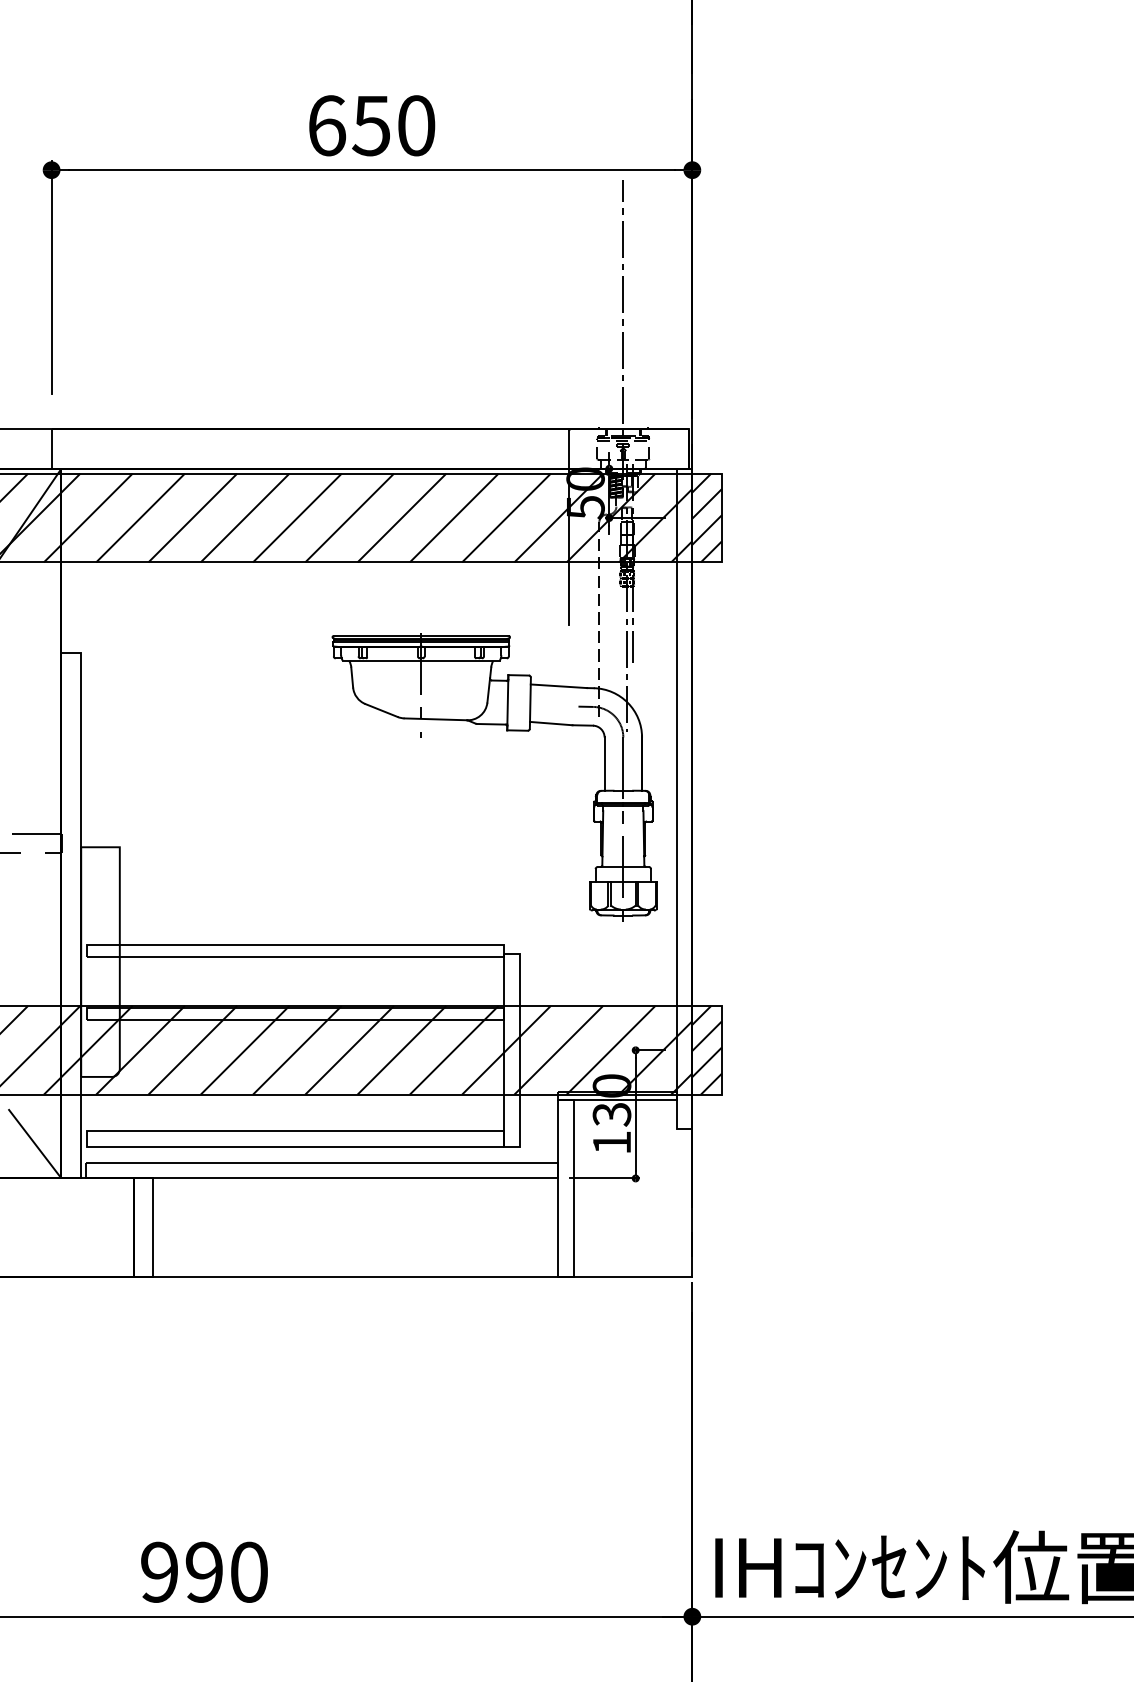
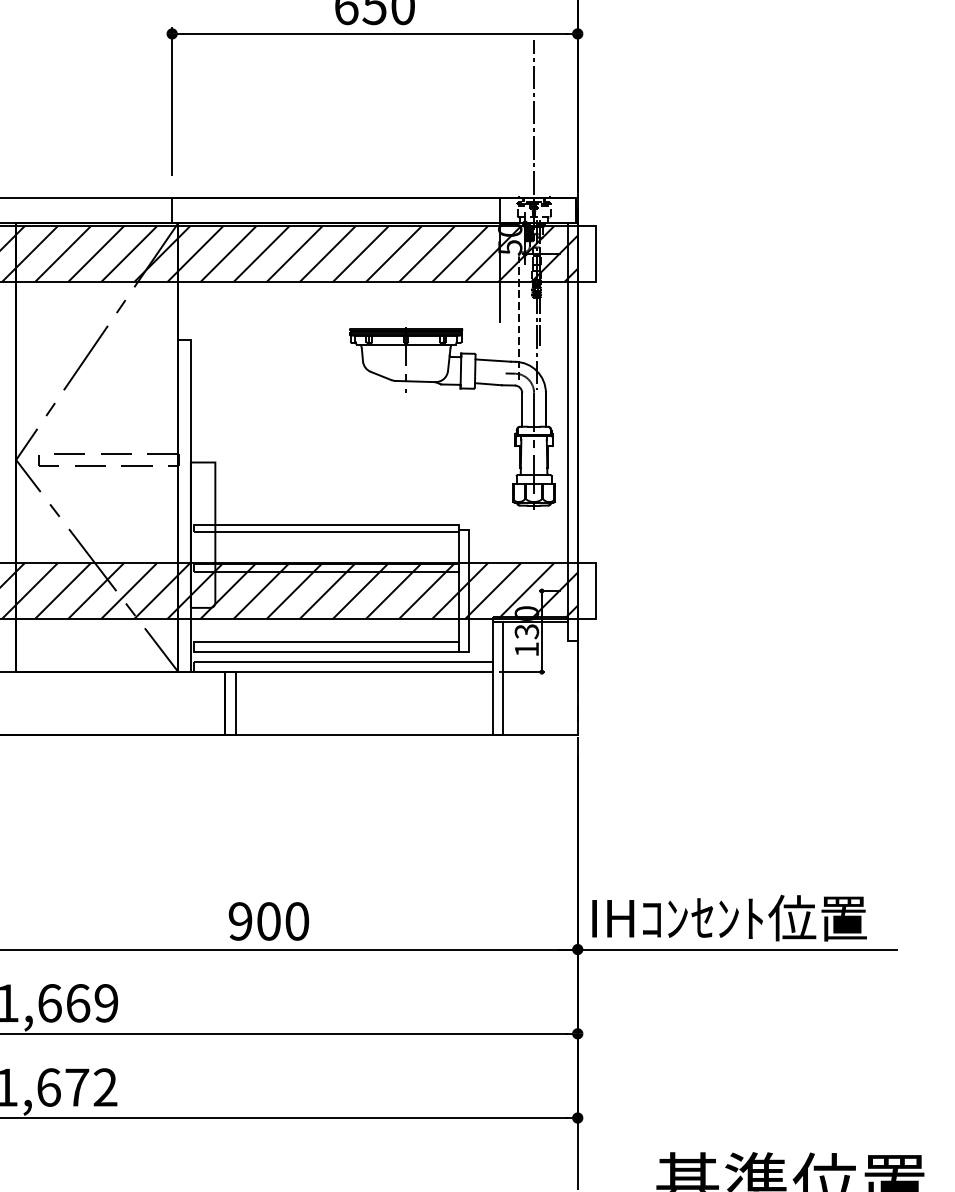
hatch: (706, 518) -> (586, 254), removed
hatch: (706, 1049) -> (586, 590), removed
text: (203, 1572) -> (268, 921), 990 -> 900

